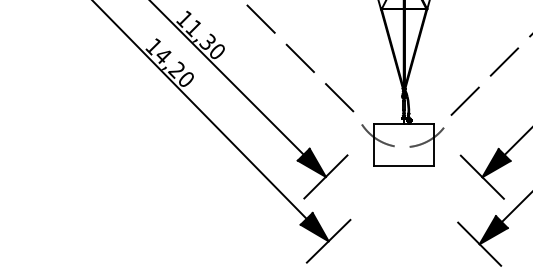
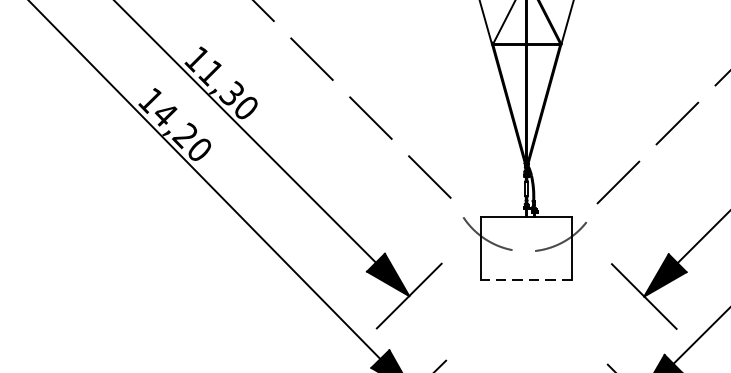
line: (403, 166) -> (525, 280), solid -> dashed

